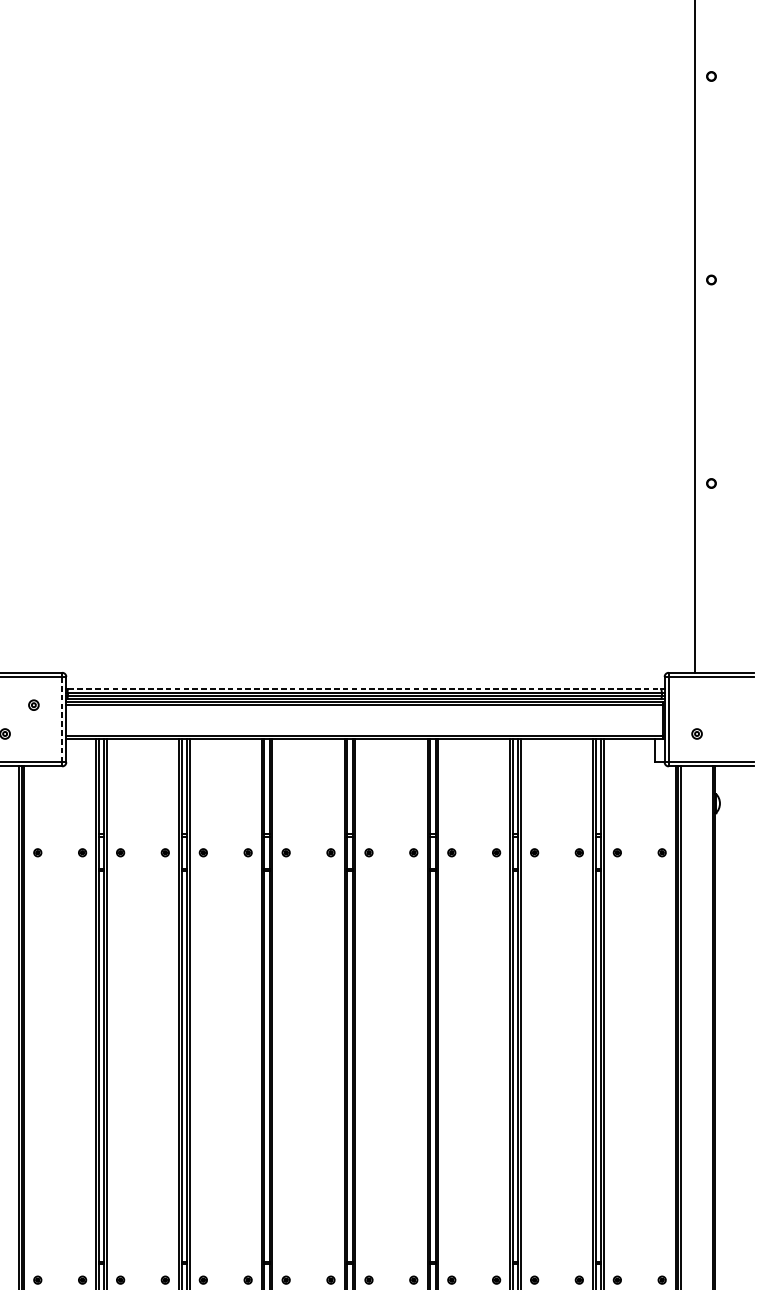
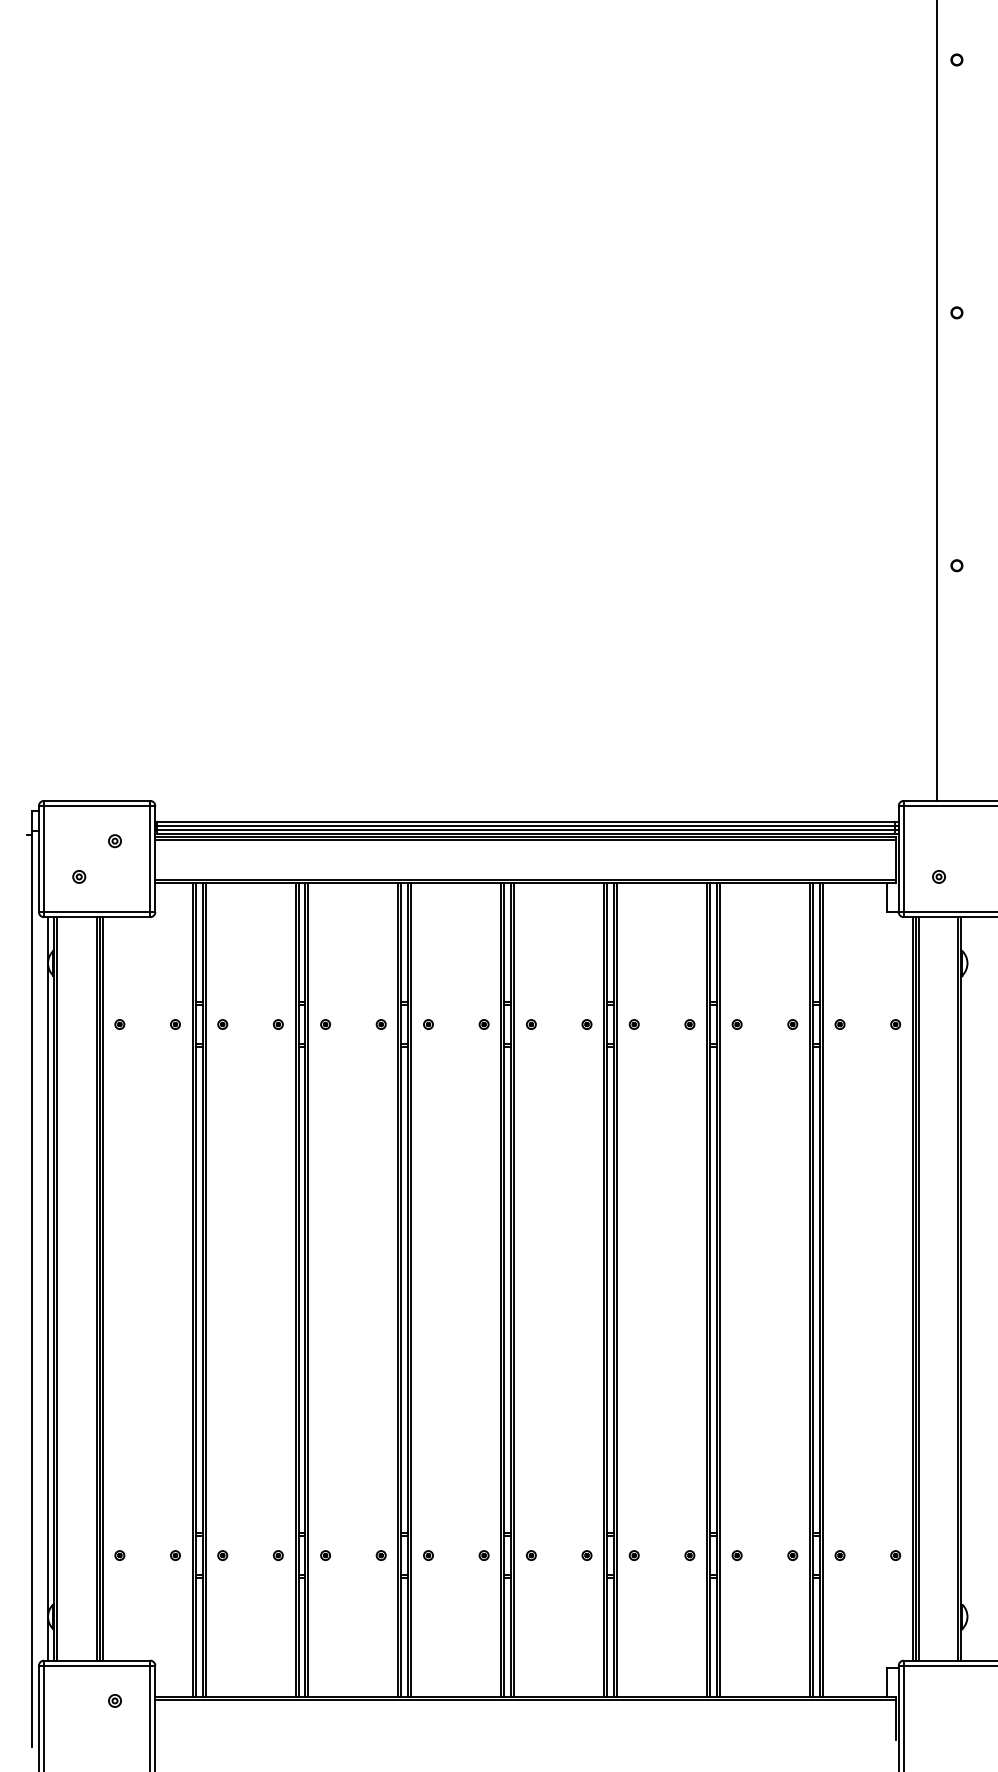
line: (365, 689) -> (526, 821), dashed -> solid
line: (62, 719) -> (150, 858), dashed -> solid

